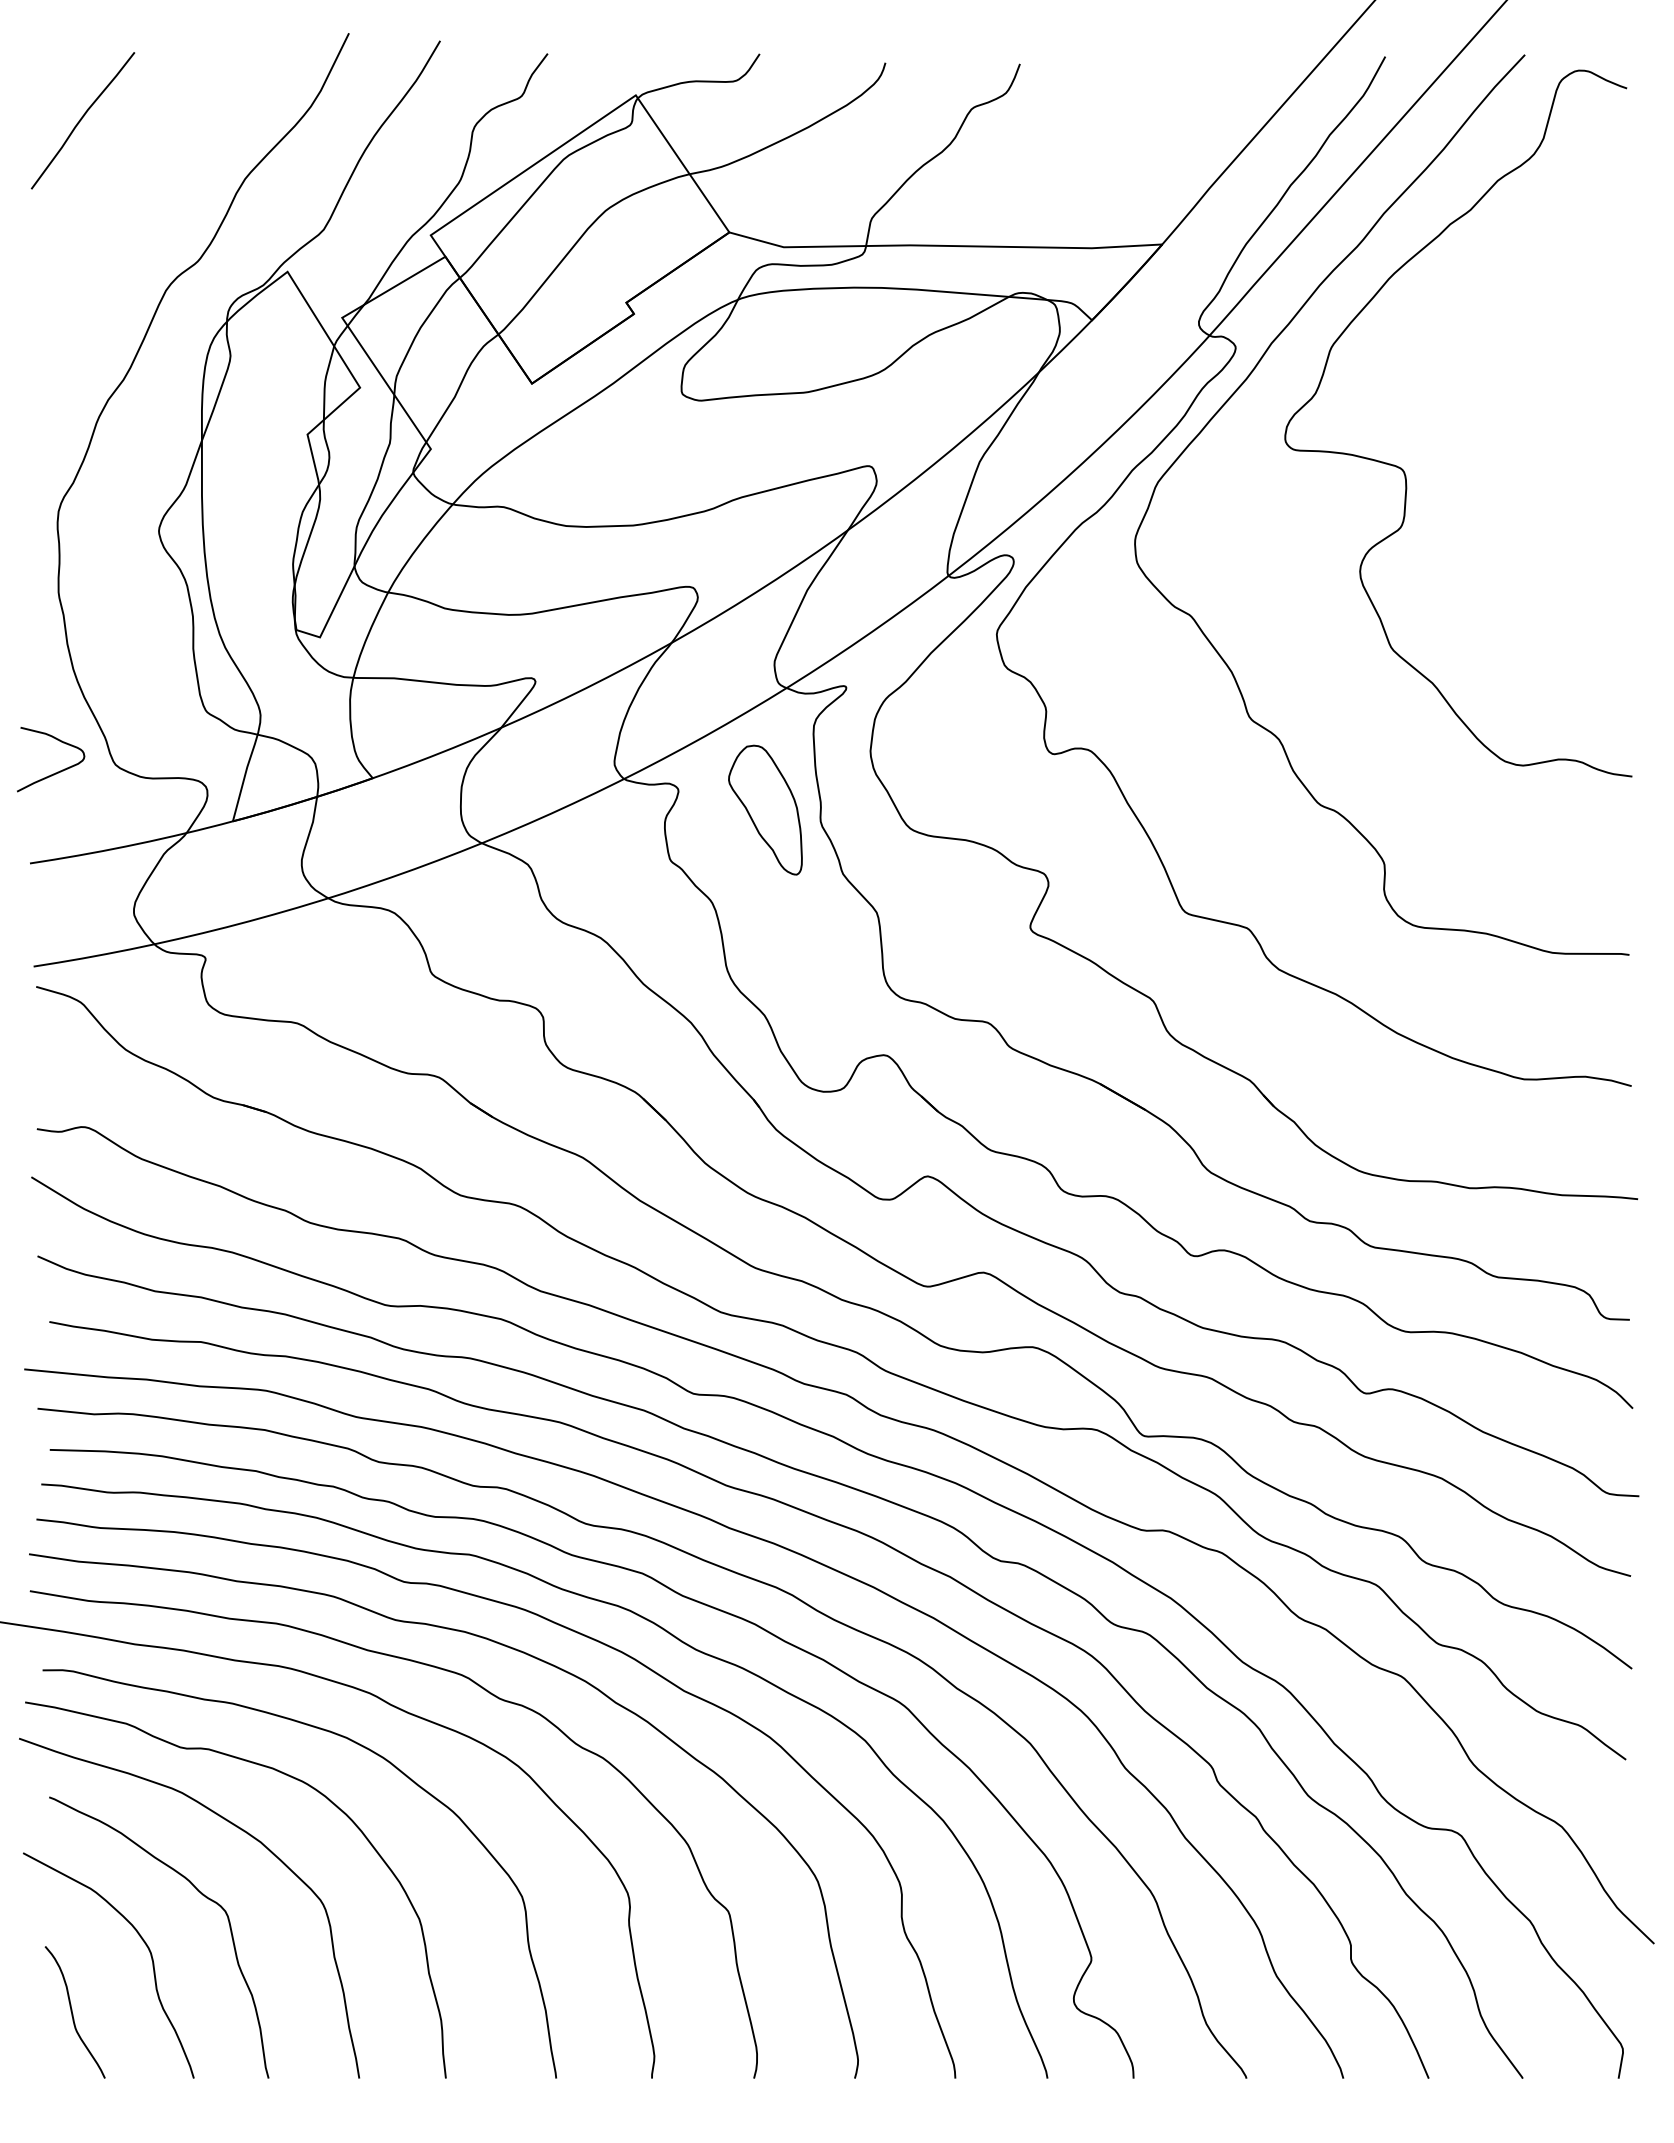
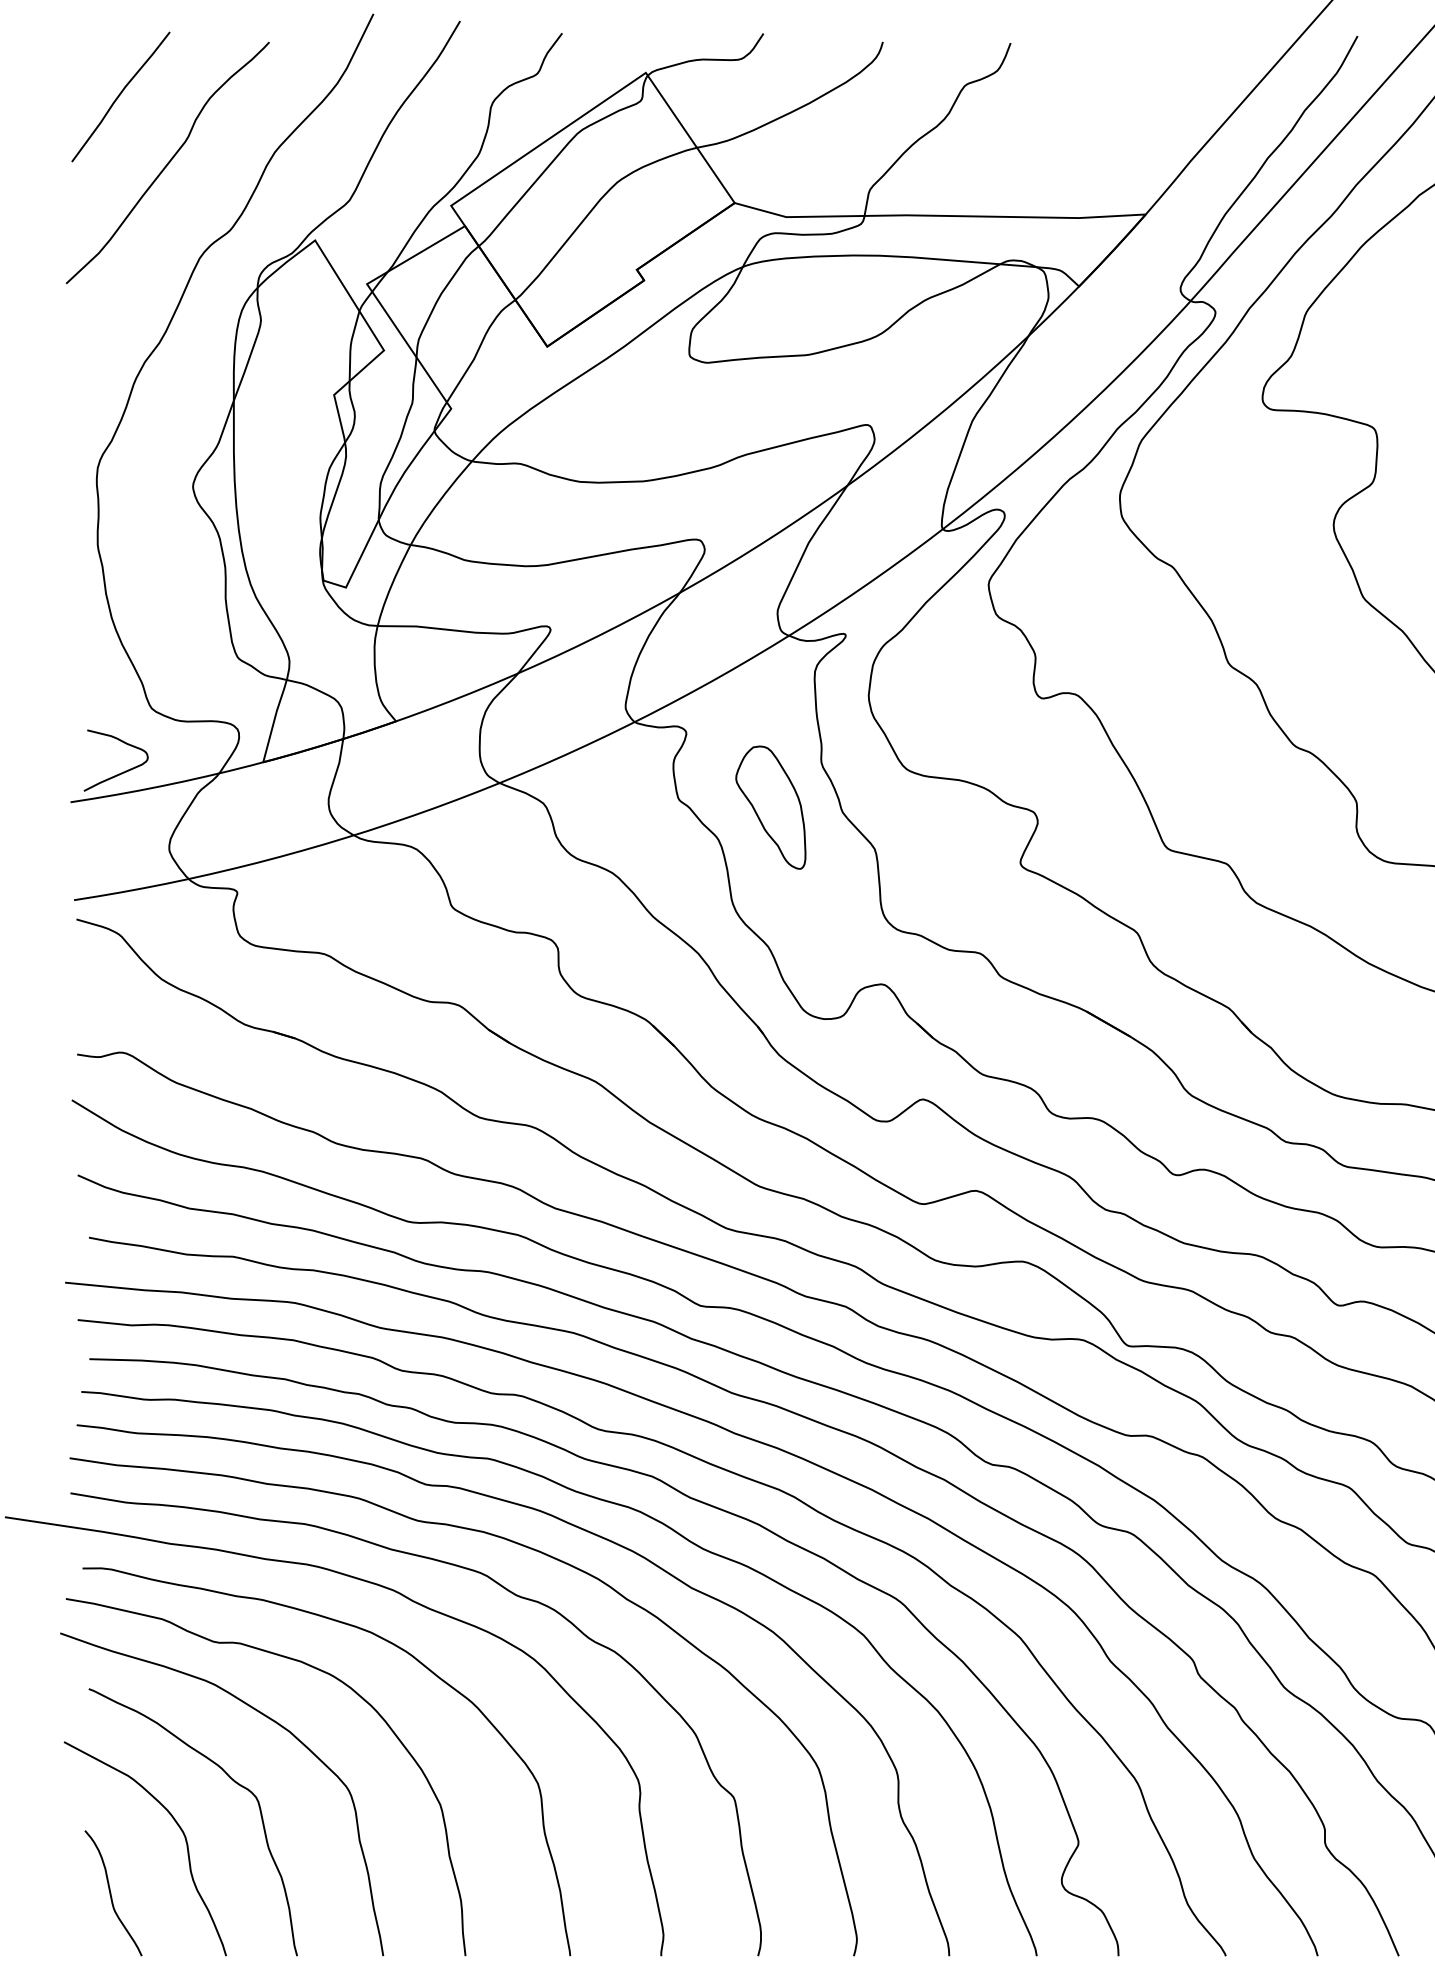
curve: (132, 189) -> (167, 162), added
curve: (57, 771) -> (122, 771), moved
part: (765, 809) -> (770, 807), moved

